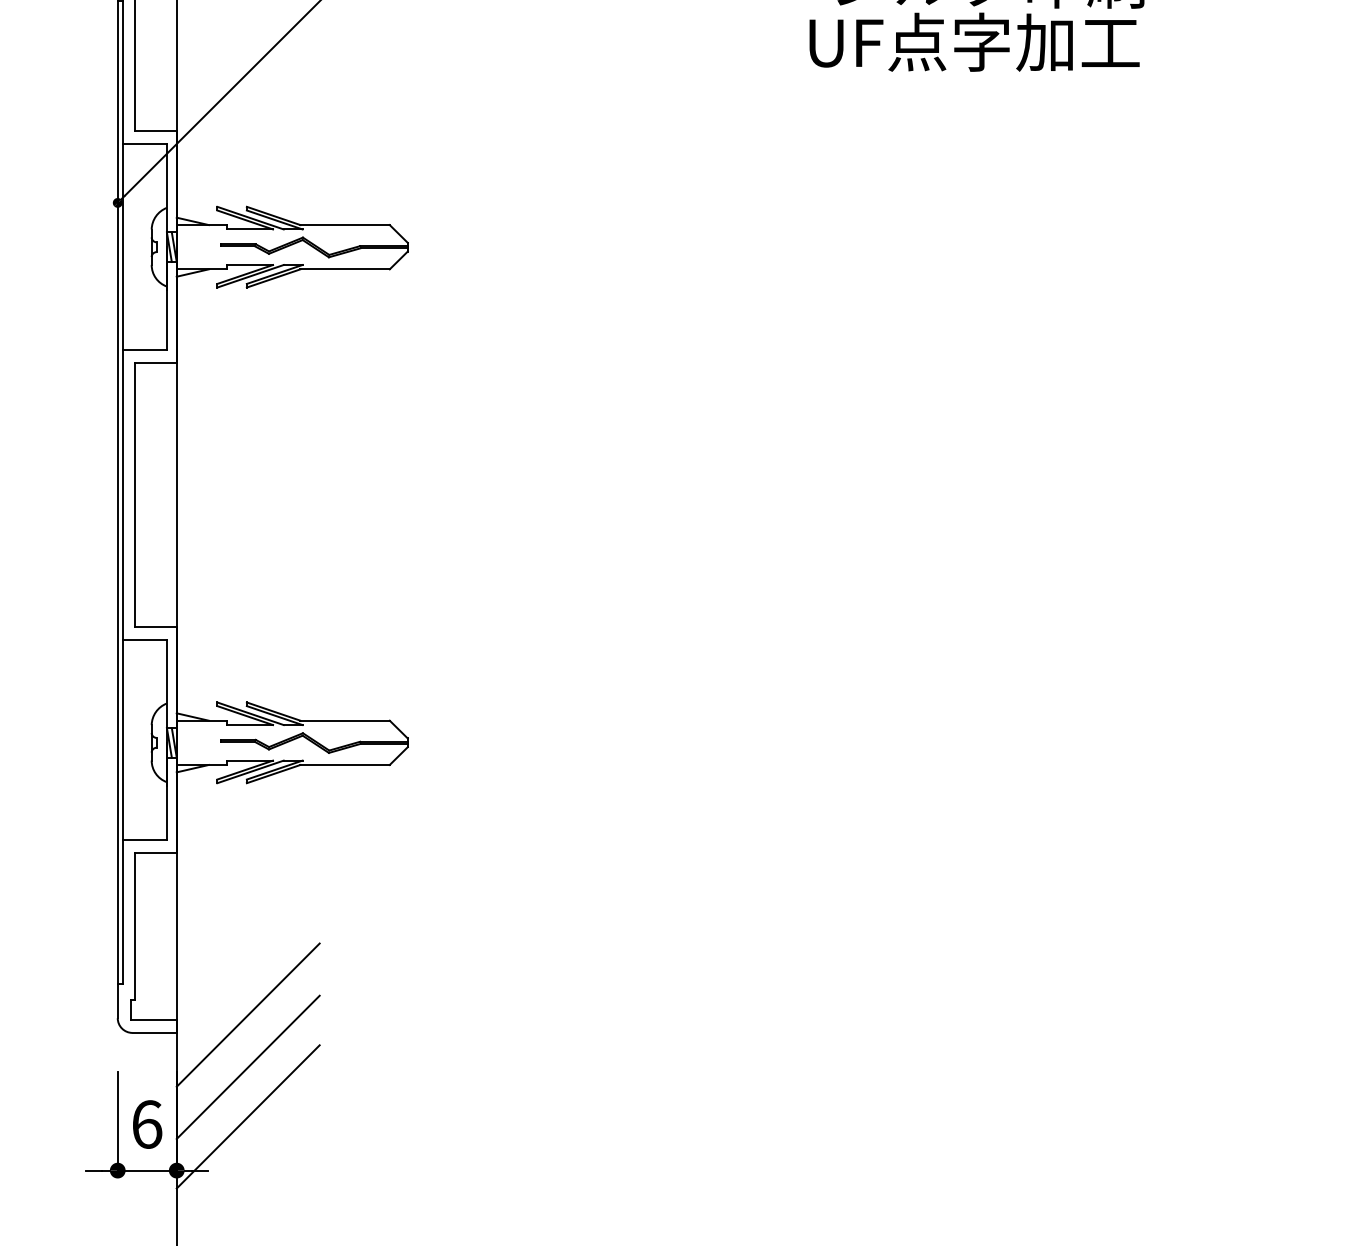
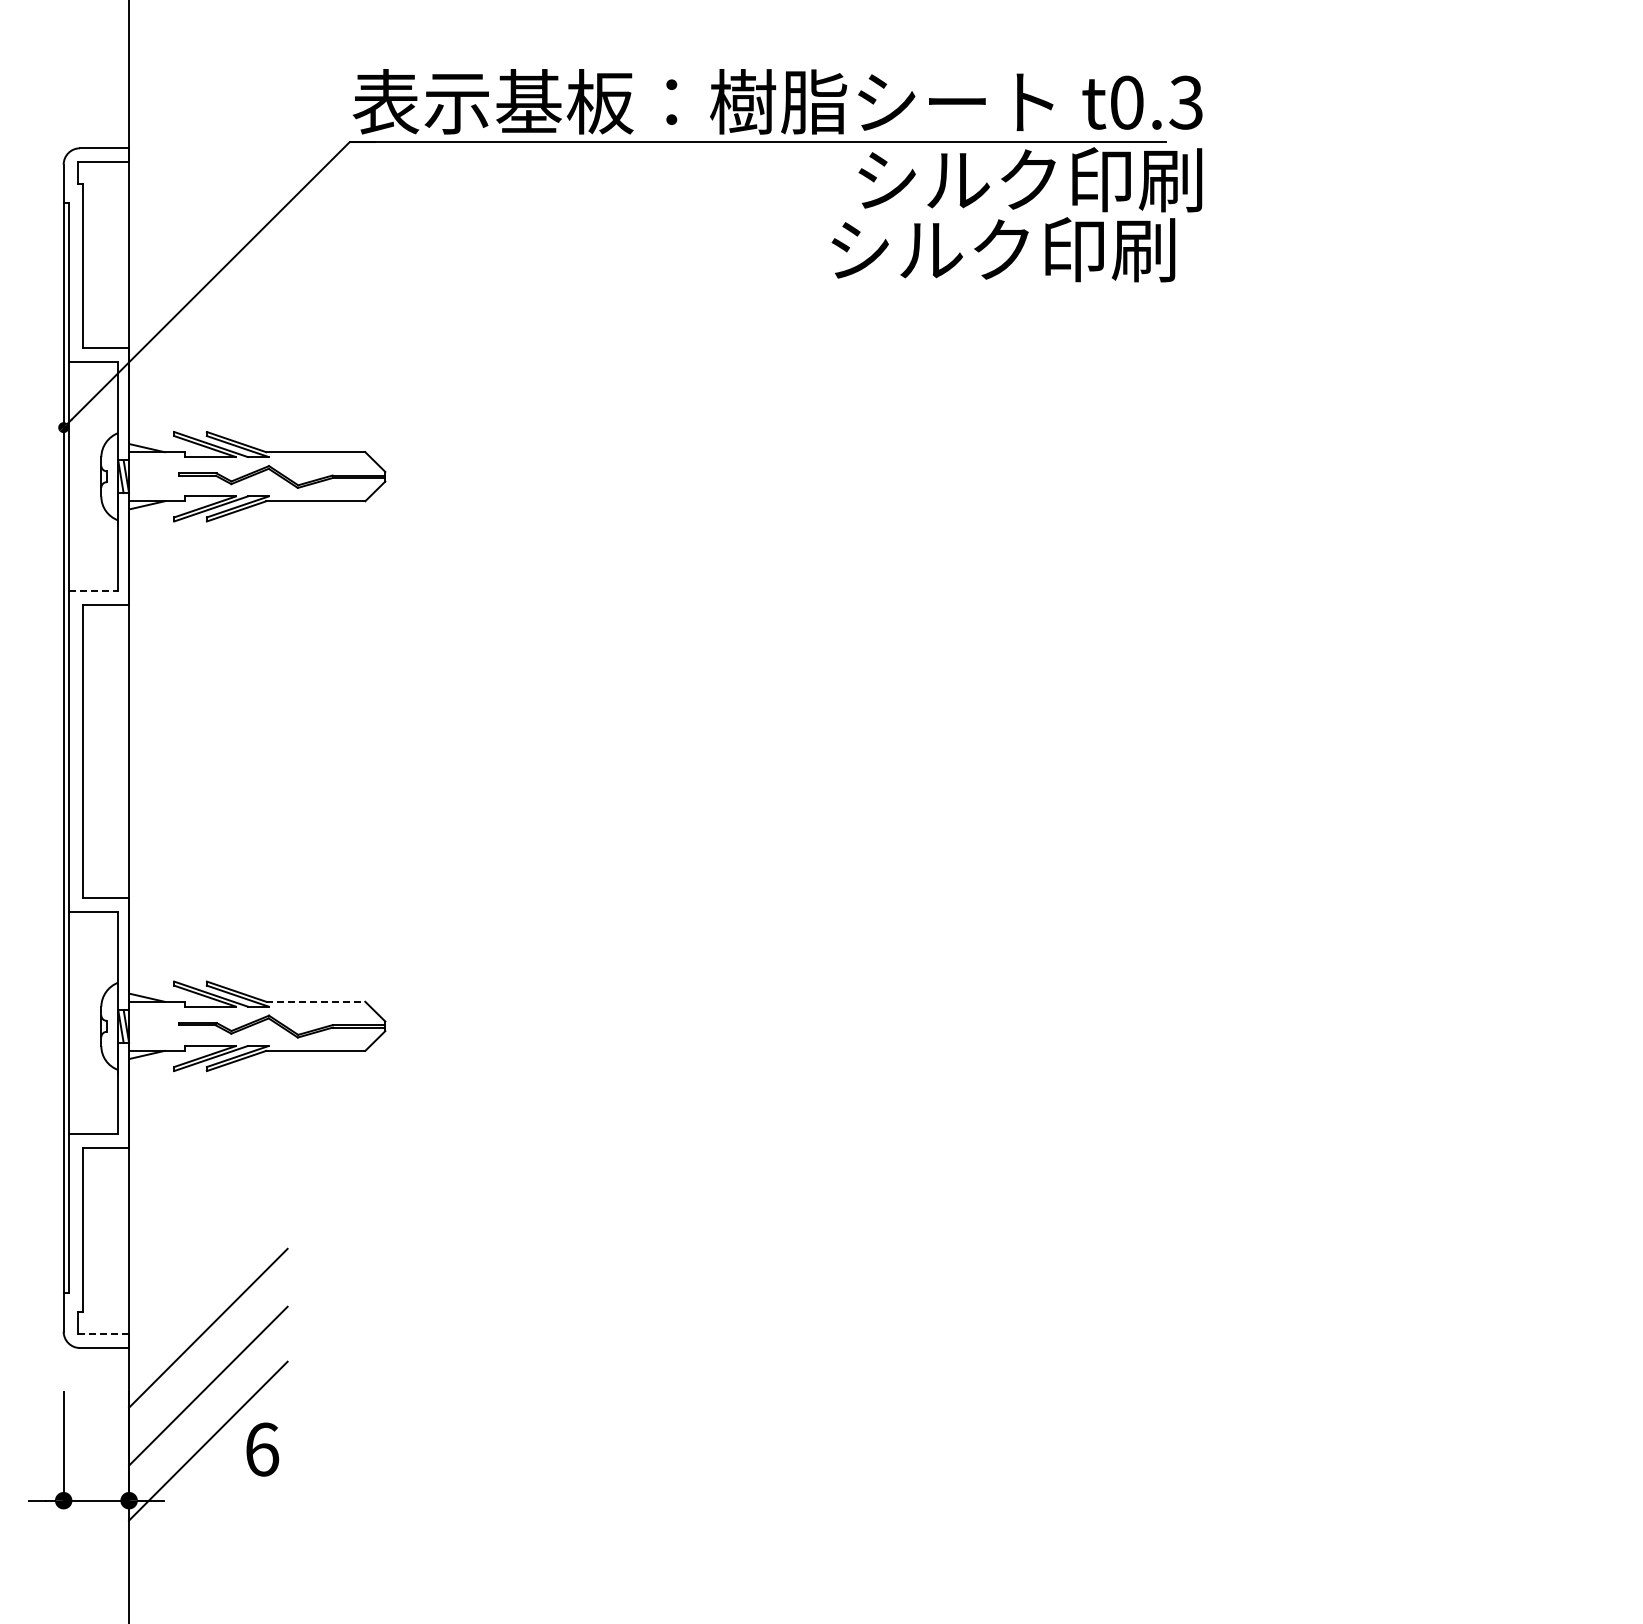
text: (974, 42) -> (1013, 249), UF点字加工 -> シルク印刷
line: (144, 350) -> (93, 591), solid -> dashed
line: (344, 720) -> (315, 1001), solid -> dashed
line: (153, 1019) -> (103, 1333), solid -> dashed
text: (147, 1124) -> (262, 1449), moved

